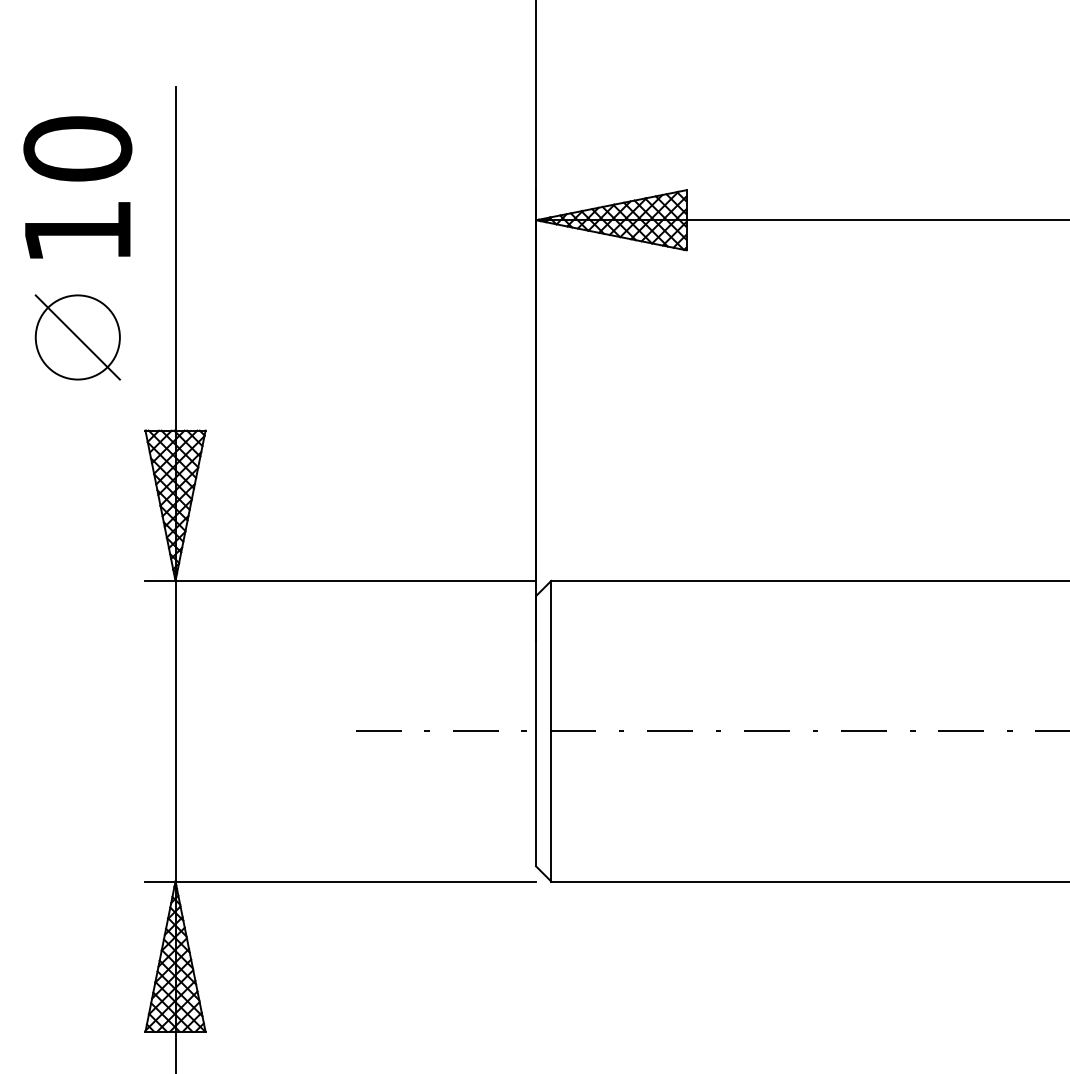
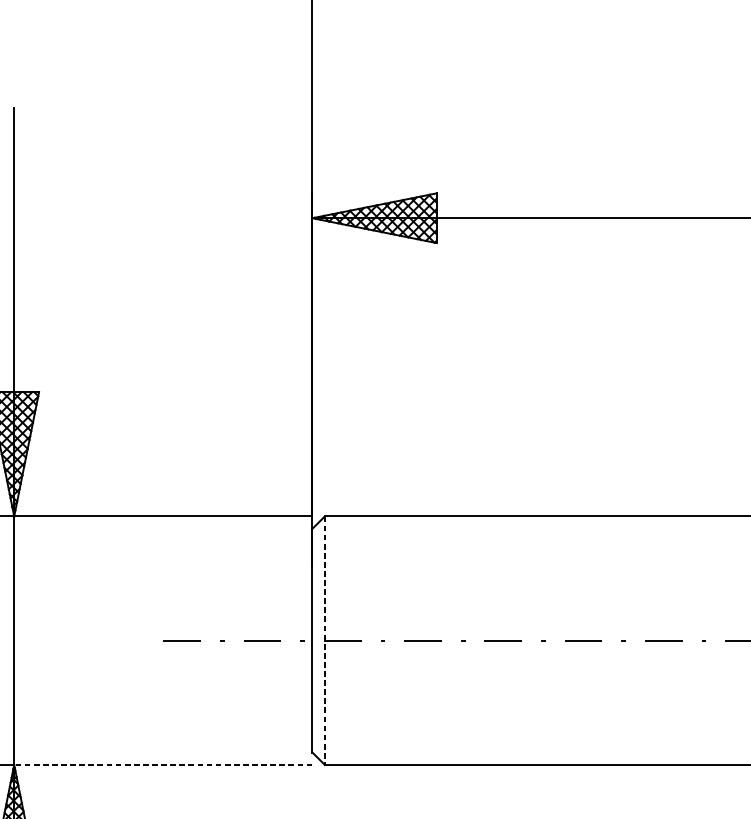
line: (551, 731) -> (325, 640), solid -> dashed
line: (355, 881) -> (163, 764), solid -> dashed

